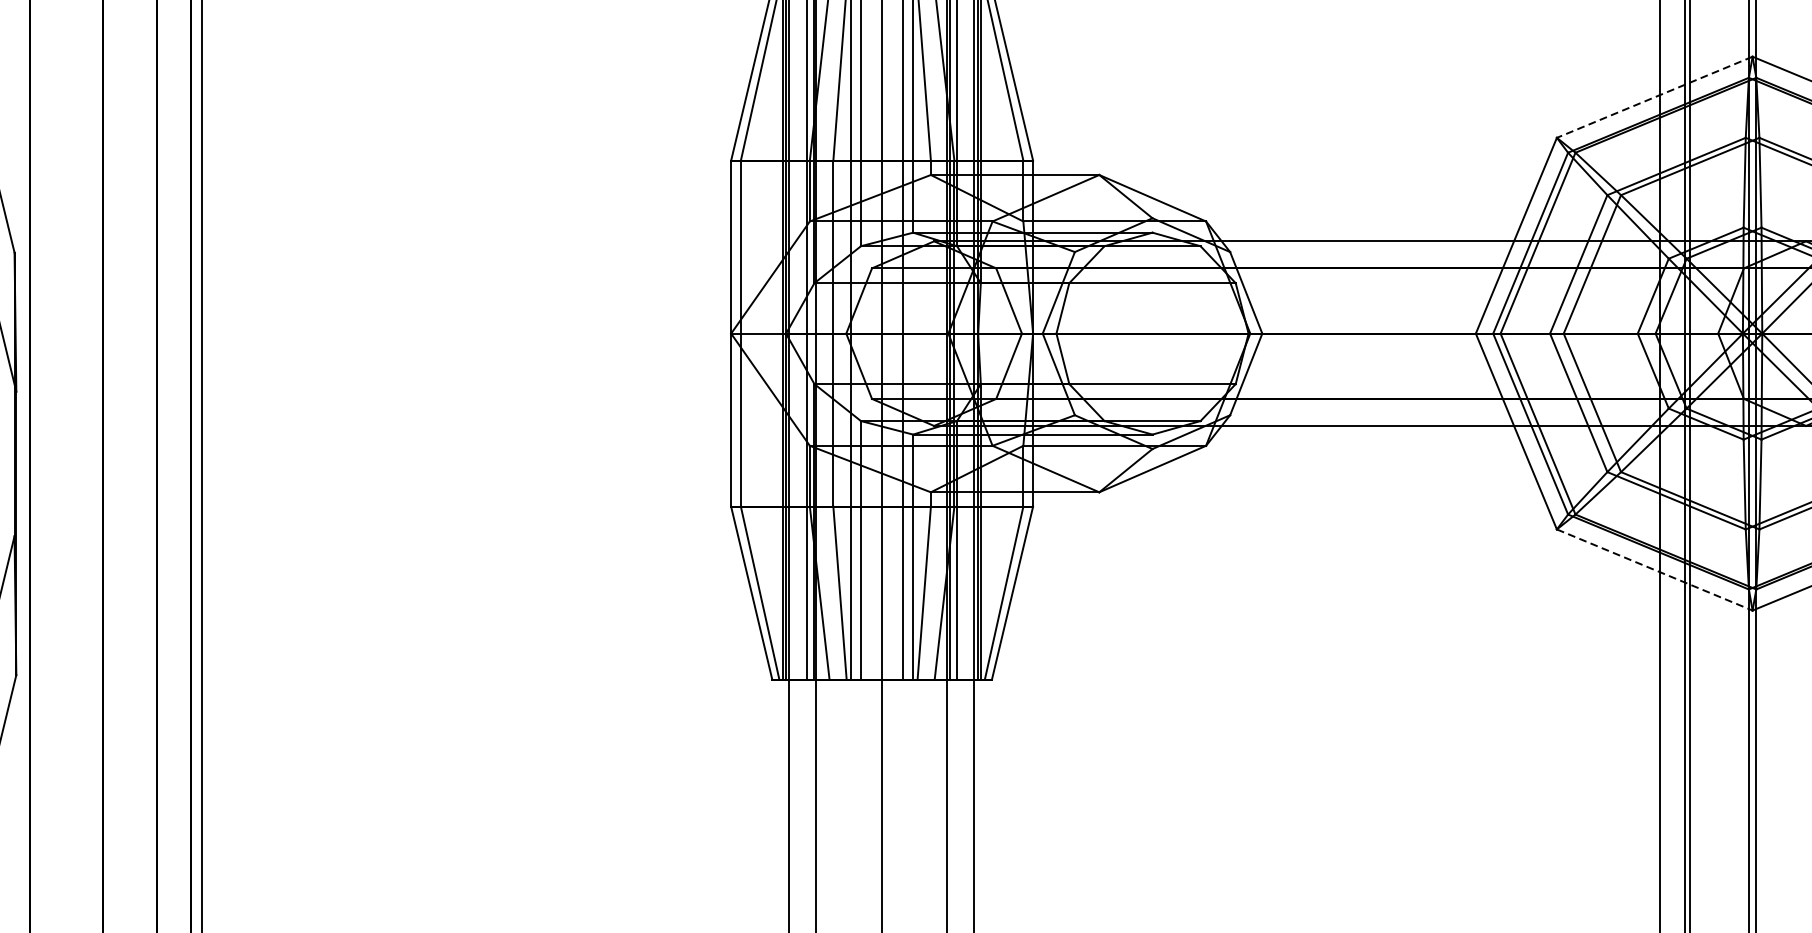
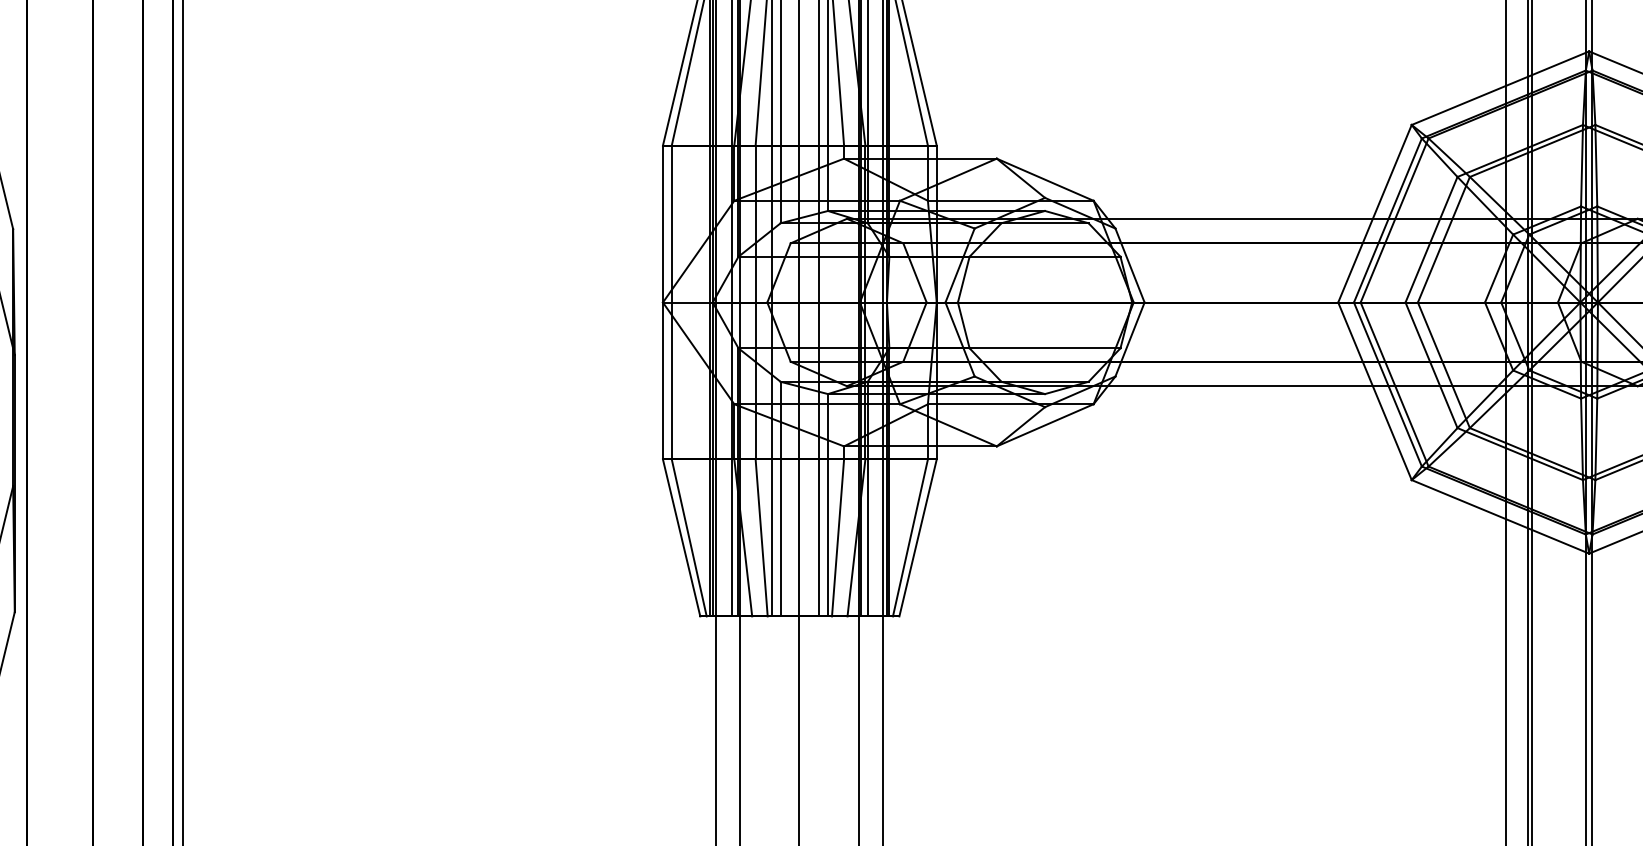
line: (1653, 97) -> (1499, 88), dashed -> solid
line: (1654, 570) -> (1500, 517), dashed -> solid

